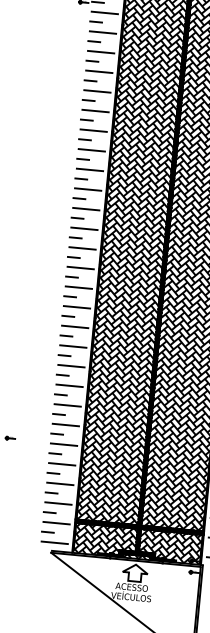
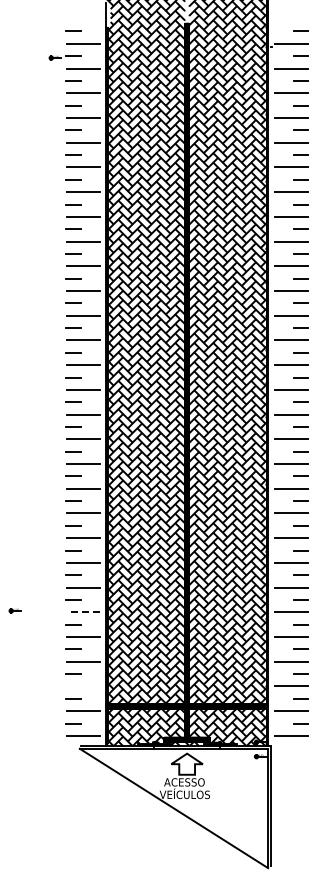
line: (64, 444) -> (83, 612), solid -> dashed
line: (58, 503) -> (82, 686), removed

